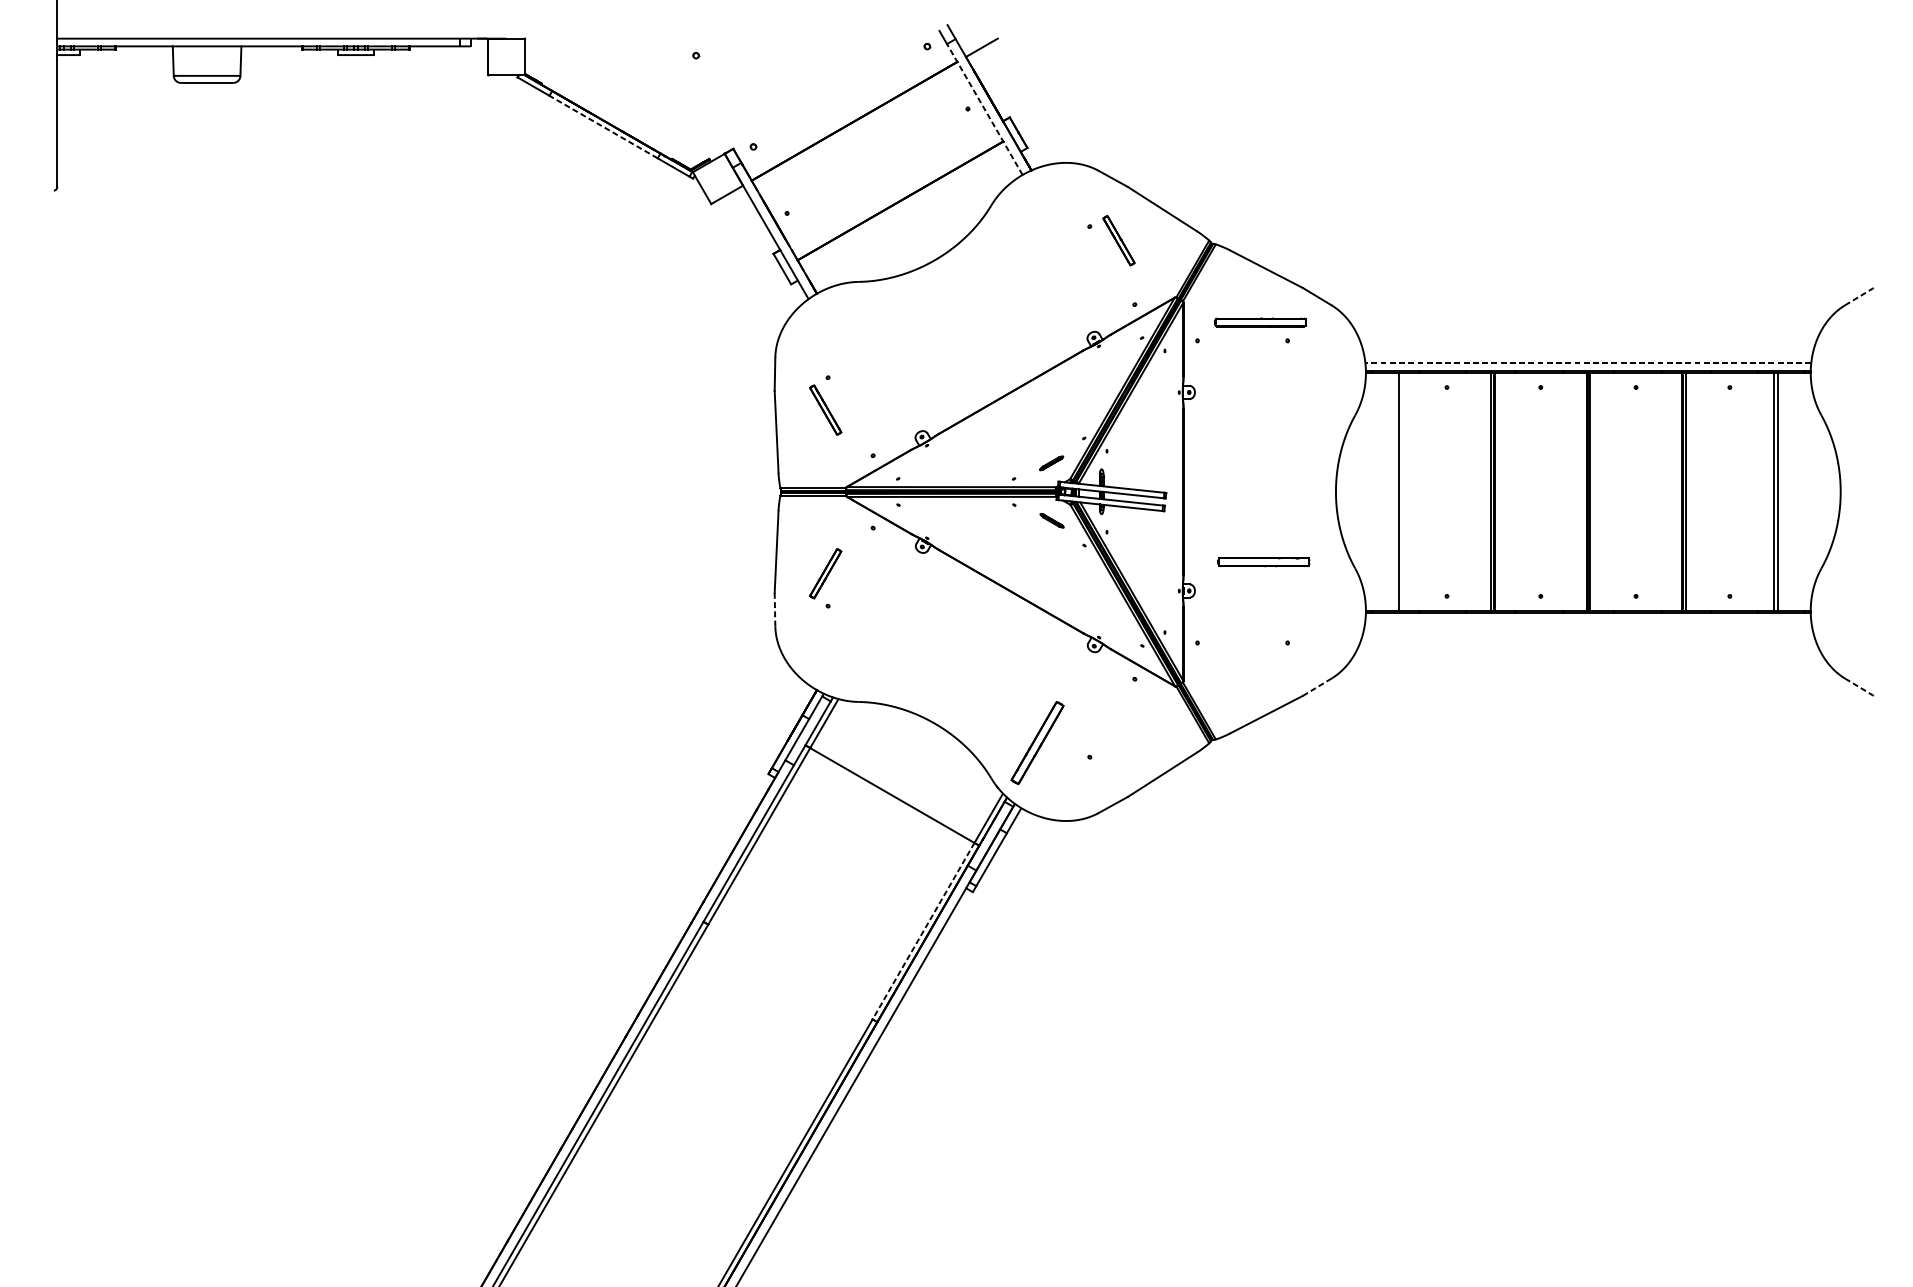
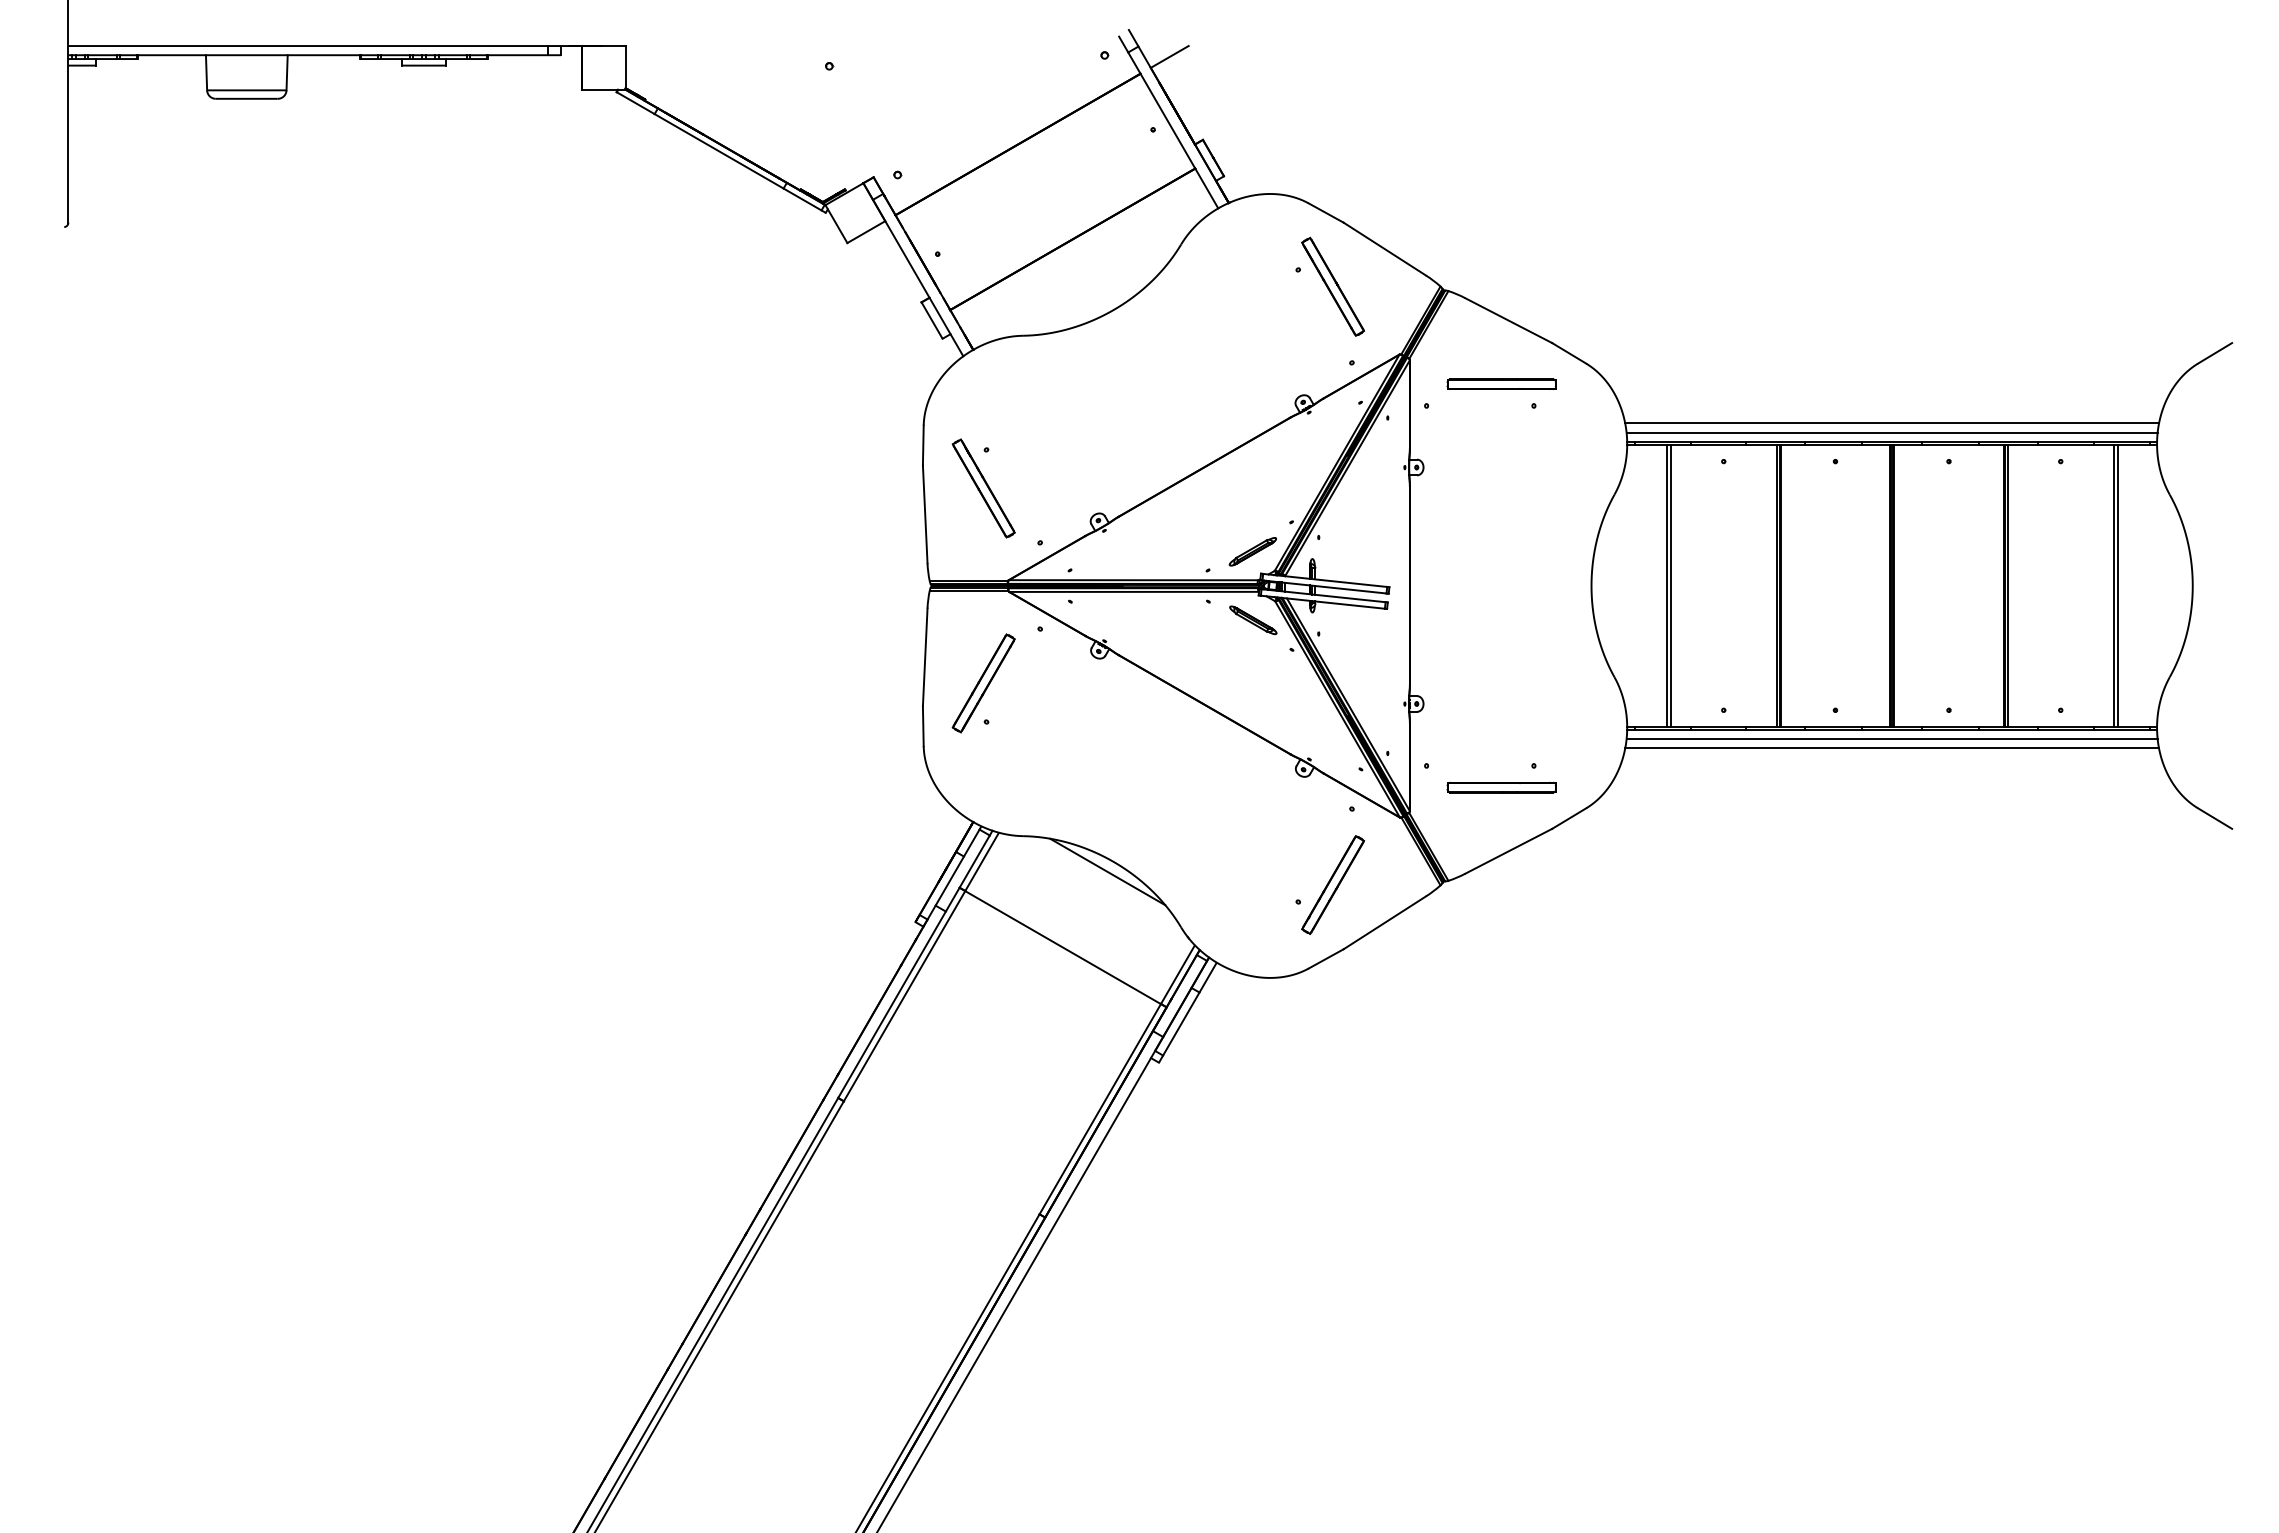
line: (985, 109) -> (1173, 130), dashed -> solid
line: (603, 127) -> (718, 151), dashed -> solid
part: (1118, 240) -> (1332, 286), size x1.67
line: (1859, 296) -> (2215, 353), dashed -> solid
line: (1588, 355) -> (1892, 423), added
line: (1588, 363) -> (1892, 432), dashed -> solid
part: (825, 410) -> (983, 488), size x1.67
part: (1051, 463) -> (1252, 551), size x1.67
line: (1402, 491) -> (1670, 585), added
part: (1052, 520) -> (1253, 620), size x1.67
part: (1263, 562) -> (1501, 787), moved
part: (825, 573) -> (983, 683), size x1.67
line: (775, 609) -> (923, 726), dashed -> solid
line: (1587, 620) -> (1891, 739), added
line: (1588, 628) -> (1892, 748), added
line: (1317, 687) -> (1569, 818), dashed -> solid
line: (1859, 687) -> (2215, 818), dashed -> solid
line: (929, 731) -> (1107, 871), added
part: (1037, 742) -> (1332, 884), moved
line: (923, 931) -> (1100, 1109), dashed -> solid

